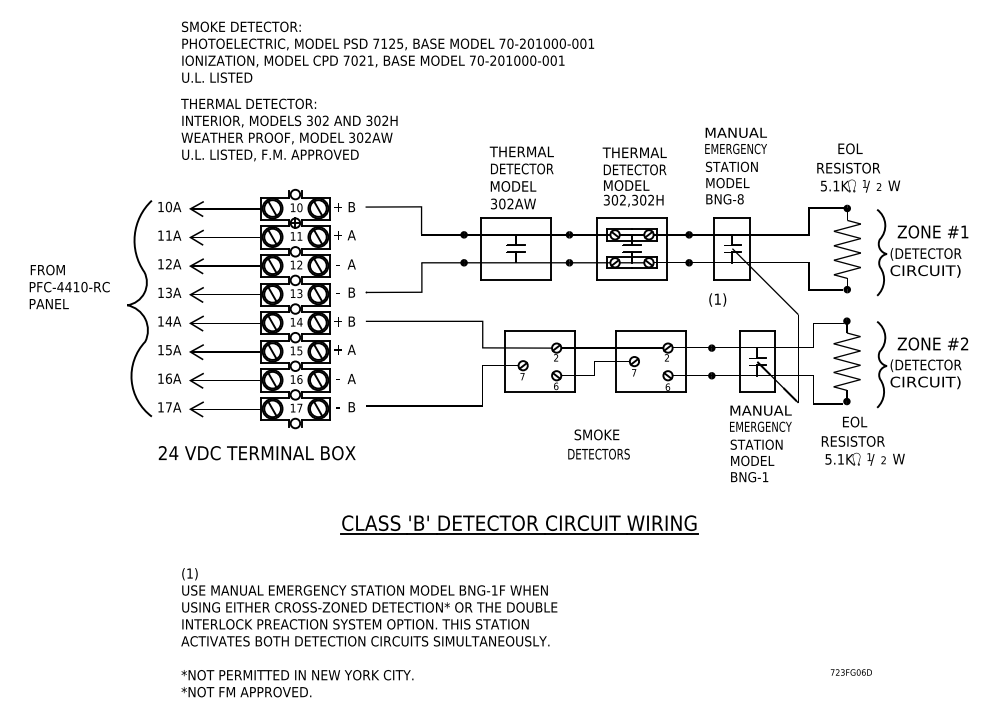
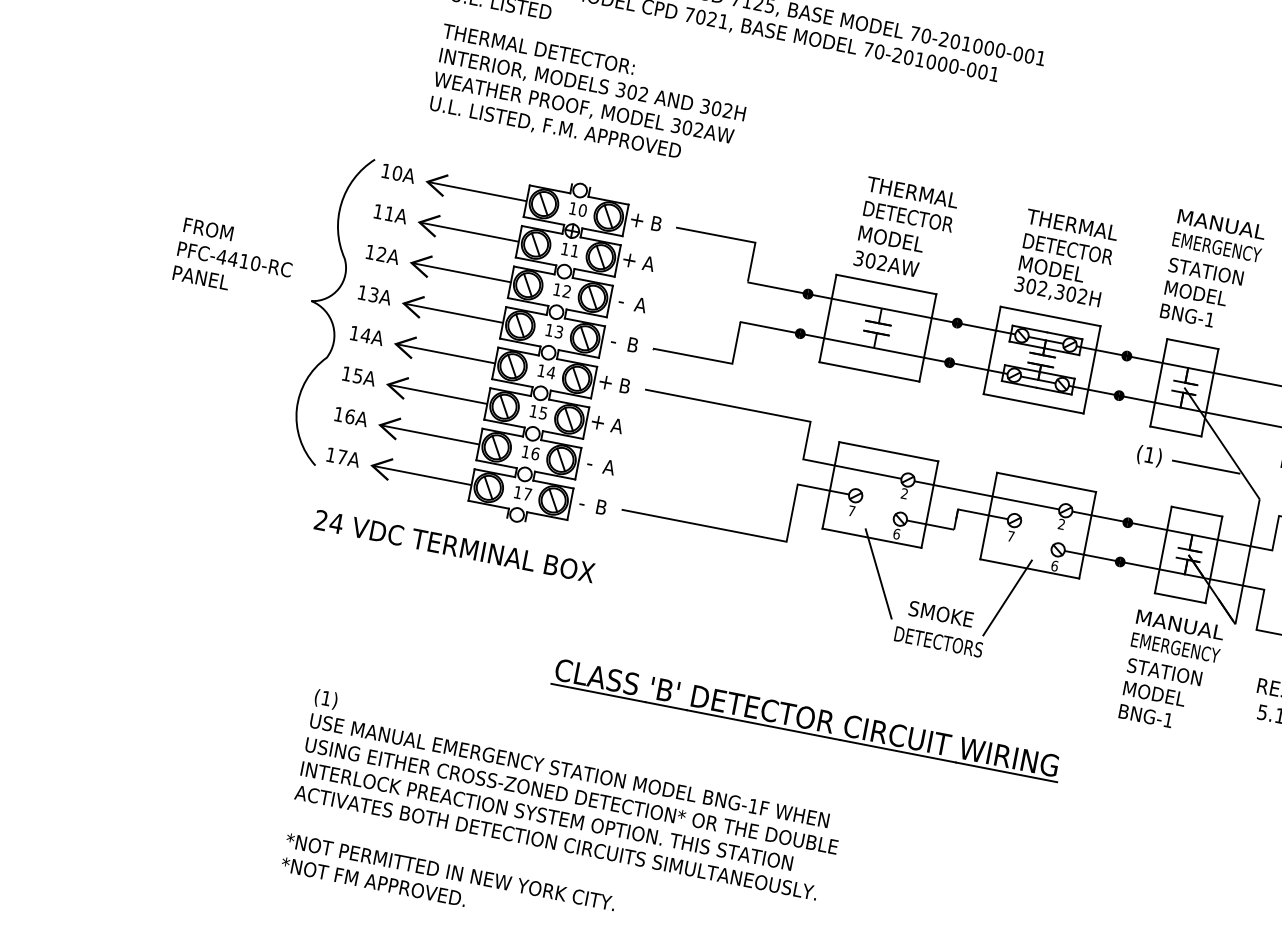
text: (740, 199) -> (1209, 320), BNG-8 -> BNG-1
line: (757, 299) -> (1205, 466), added
line: (639, 414) -> (1007, 596), added
line: (548, 415) -> (877, 573), added

